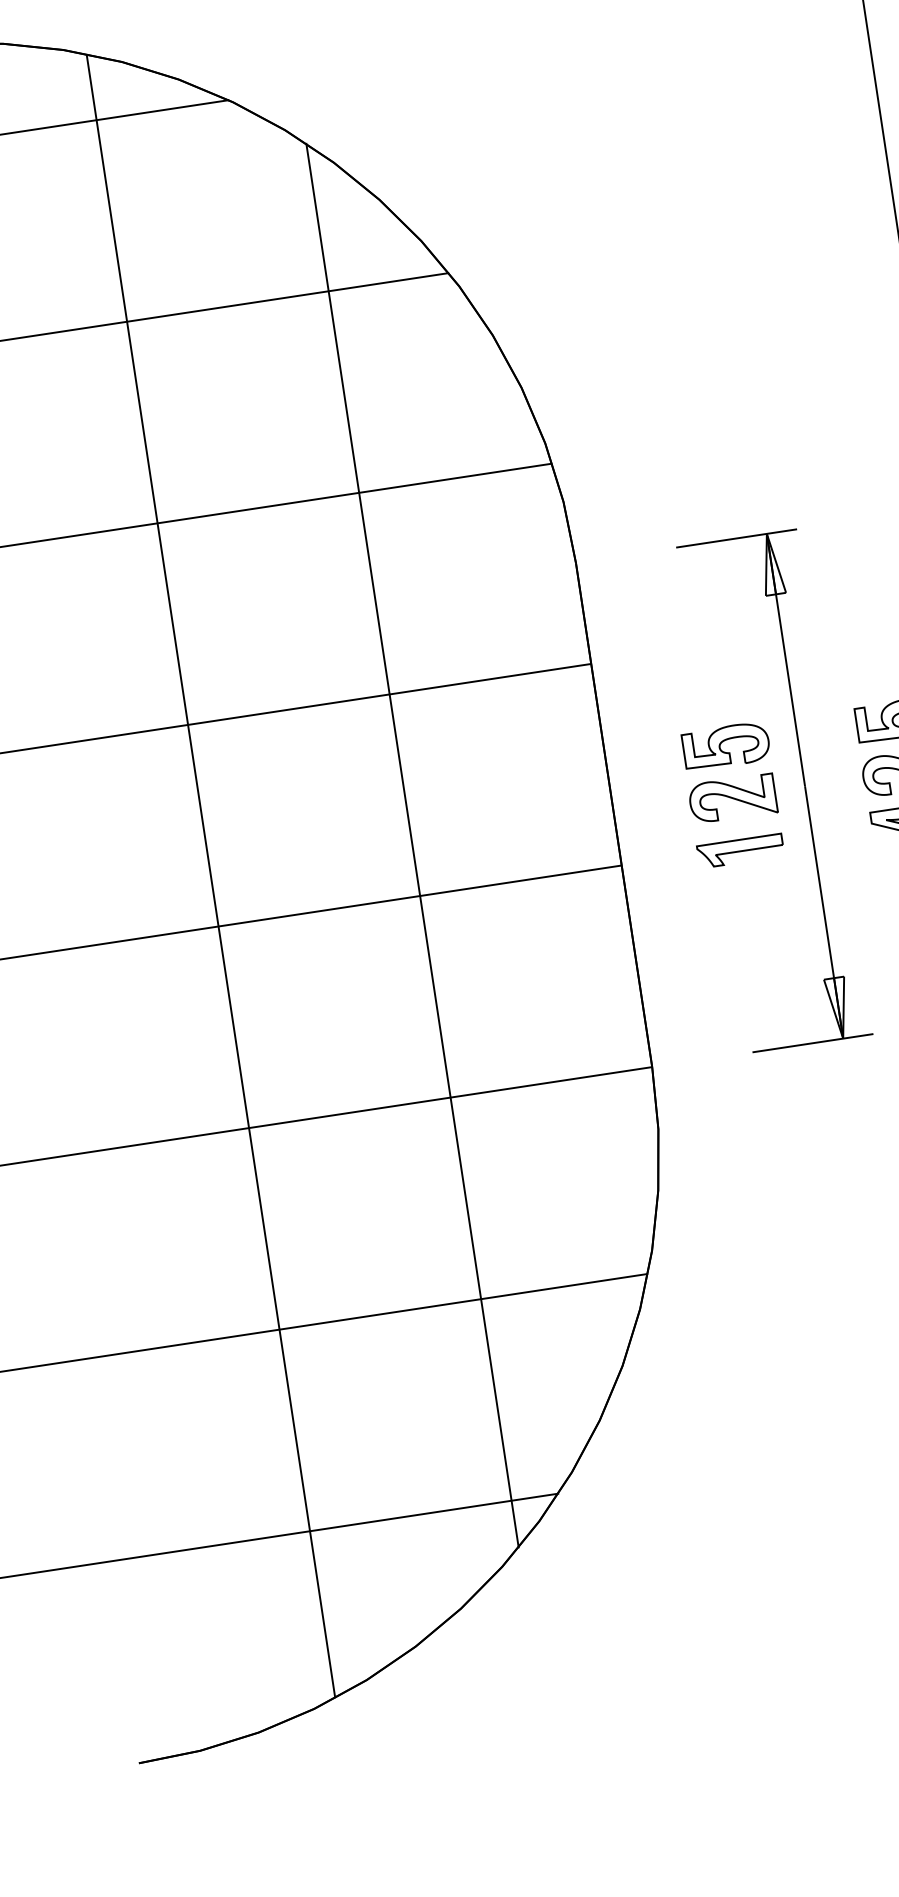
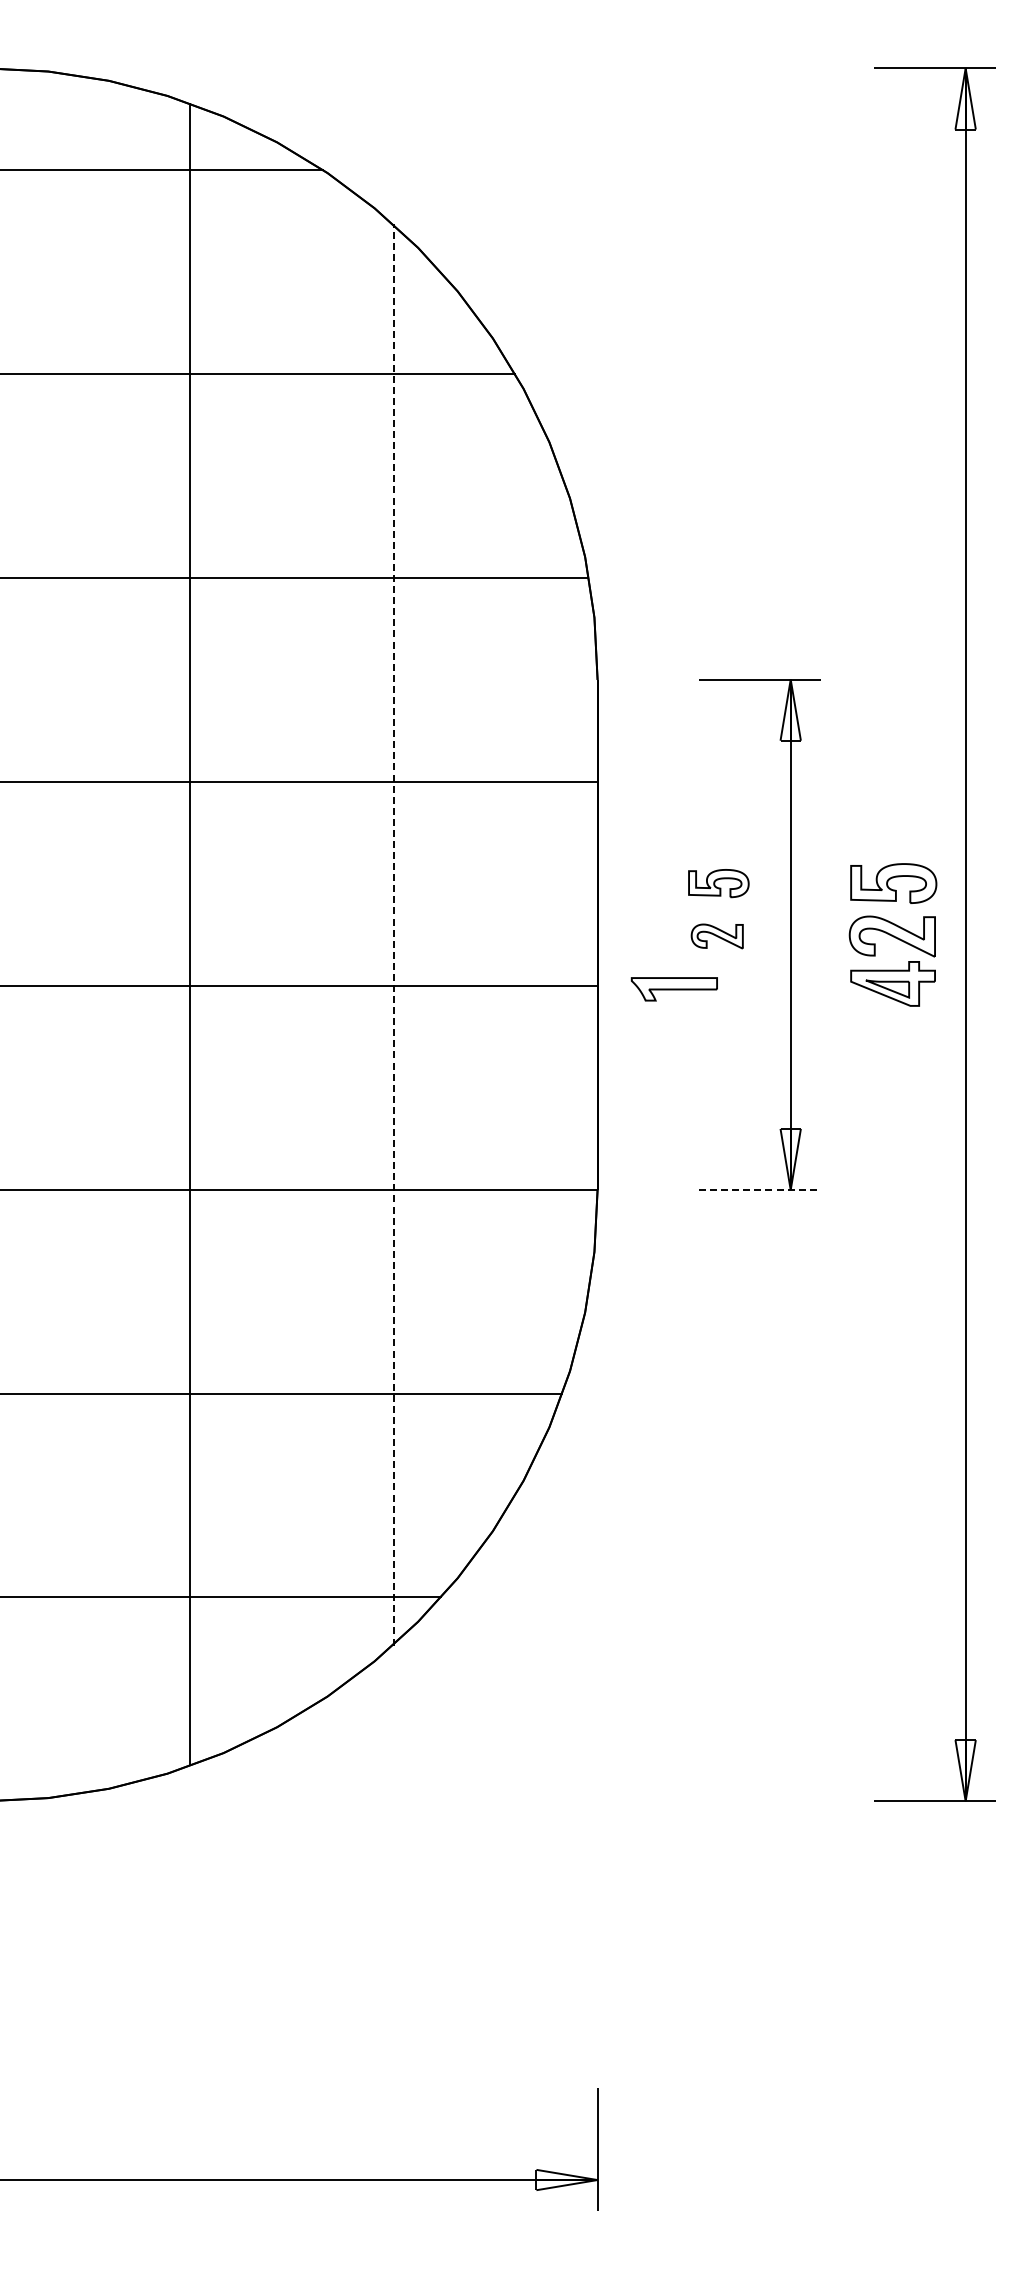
part: (725, 746) -> (718, 883), size x0.7
part: (731, 799) -> (716, 936), size x0.6
line: (412, 845) -> (393, 934), solid -> dashed
part: (739, 851) -> (673, 989), moved
line: (813, 1043) -> (760, 1190), solid -> dashed

